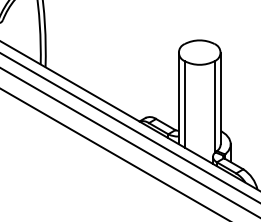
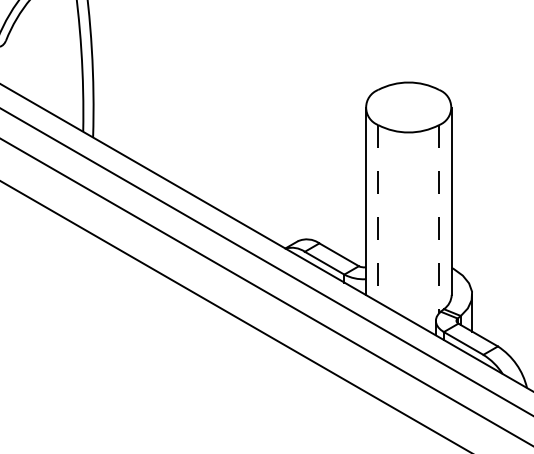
line: (184, 104) -> (377, 213), solid -> dashed
line: (214, 107) -> (438, 219), solid -> dashed

